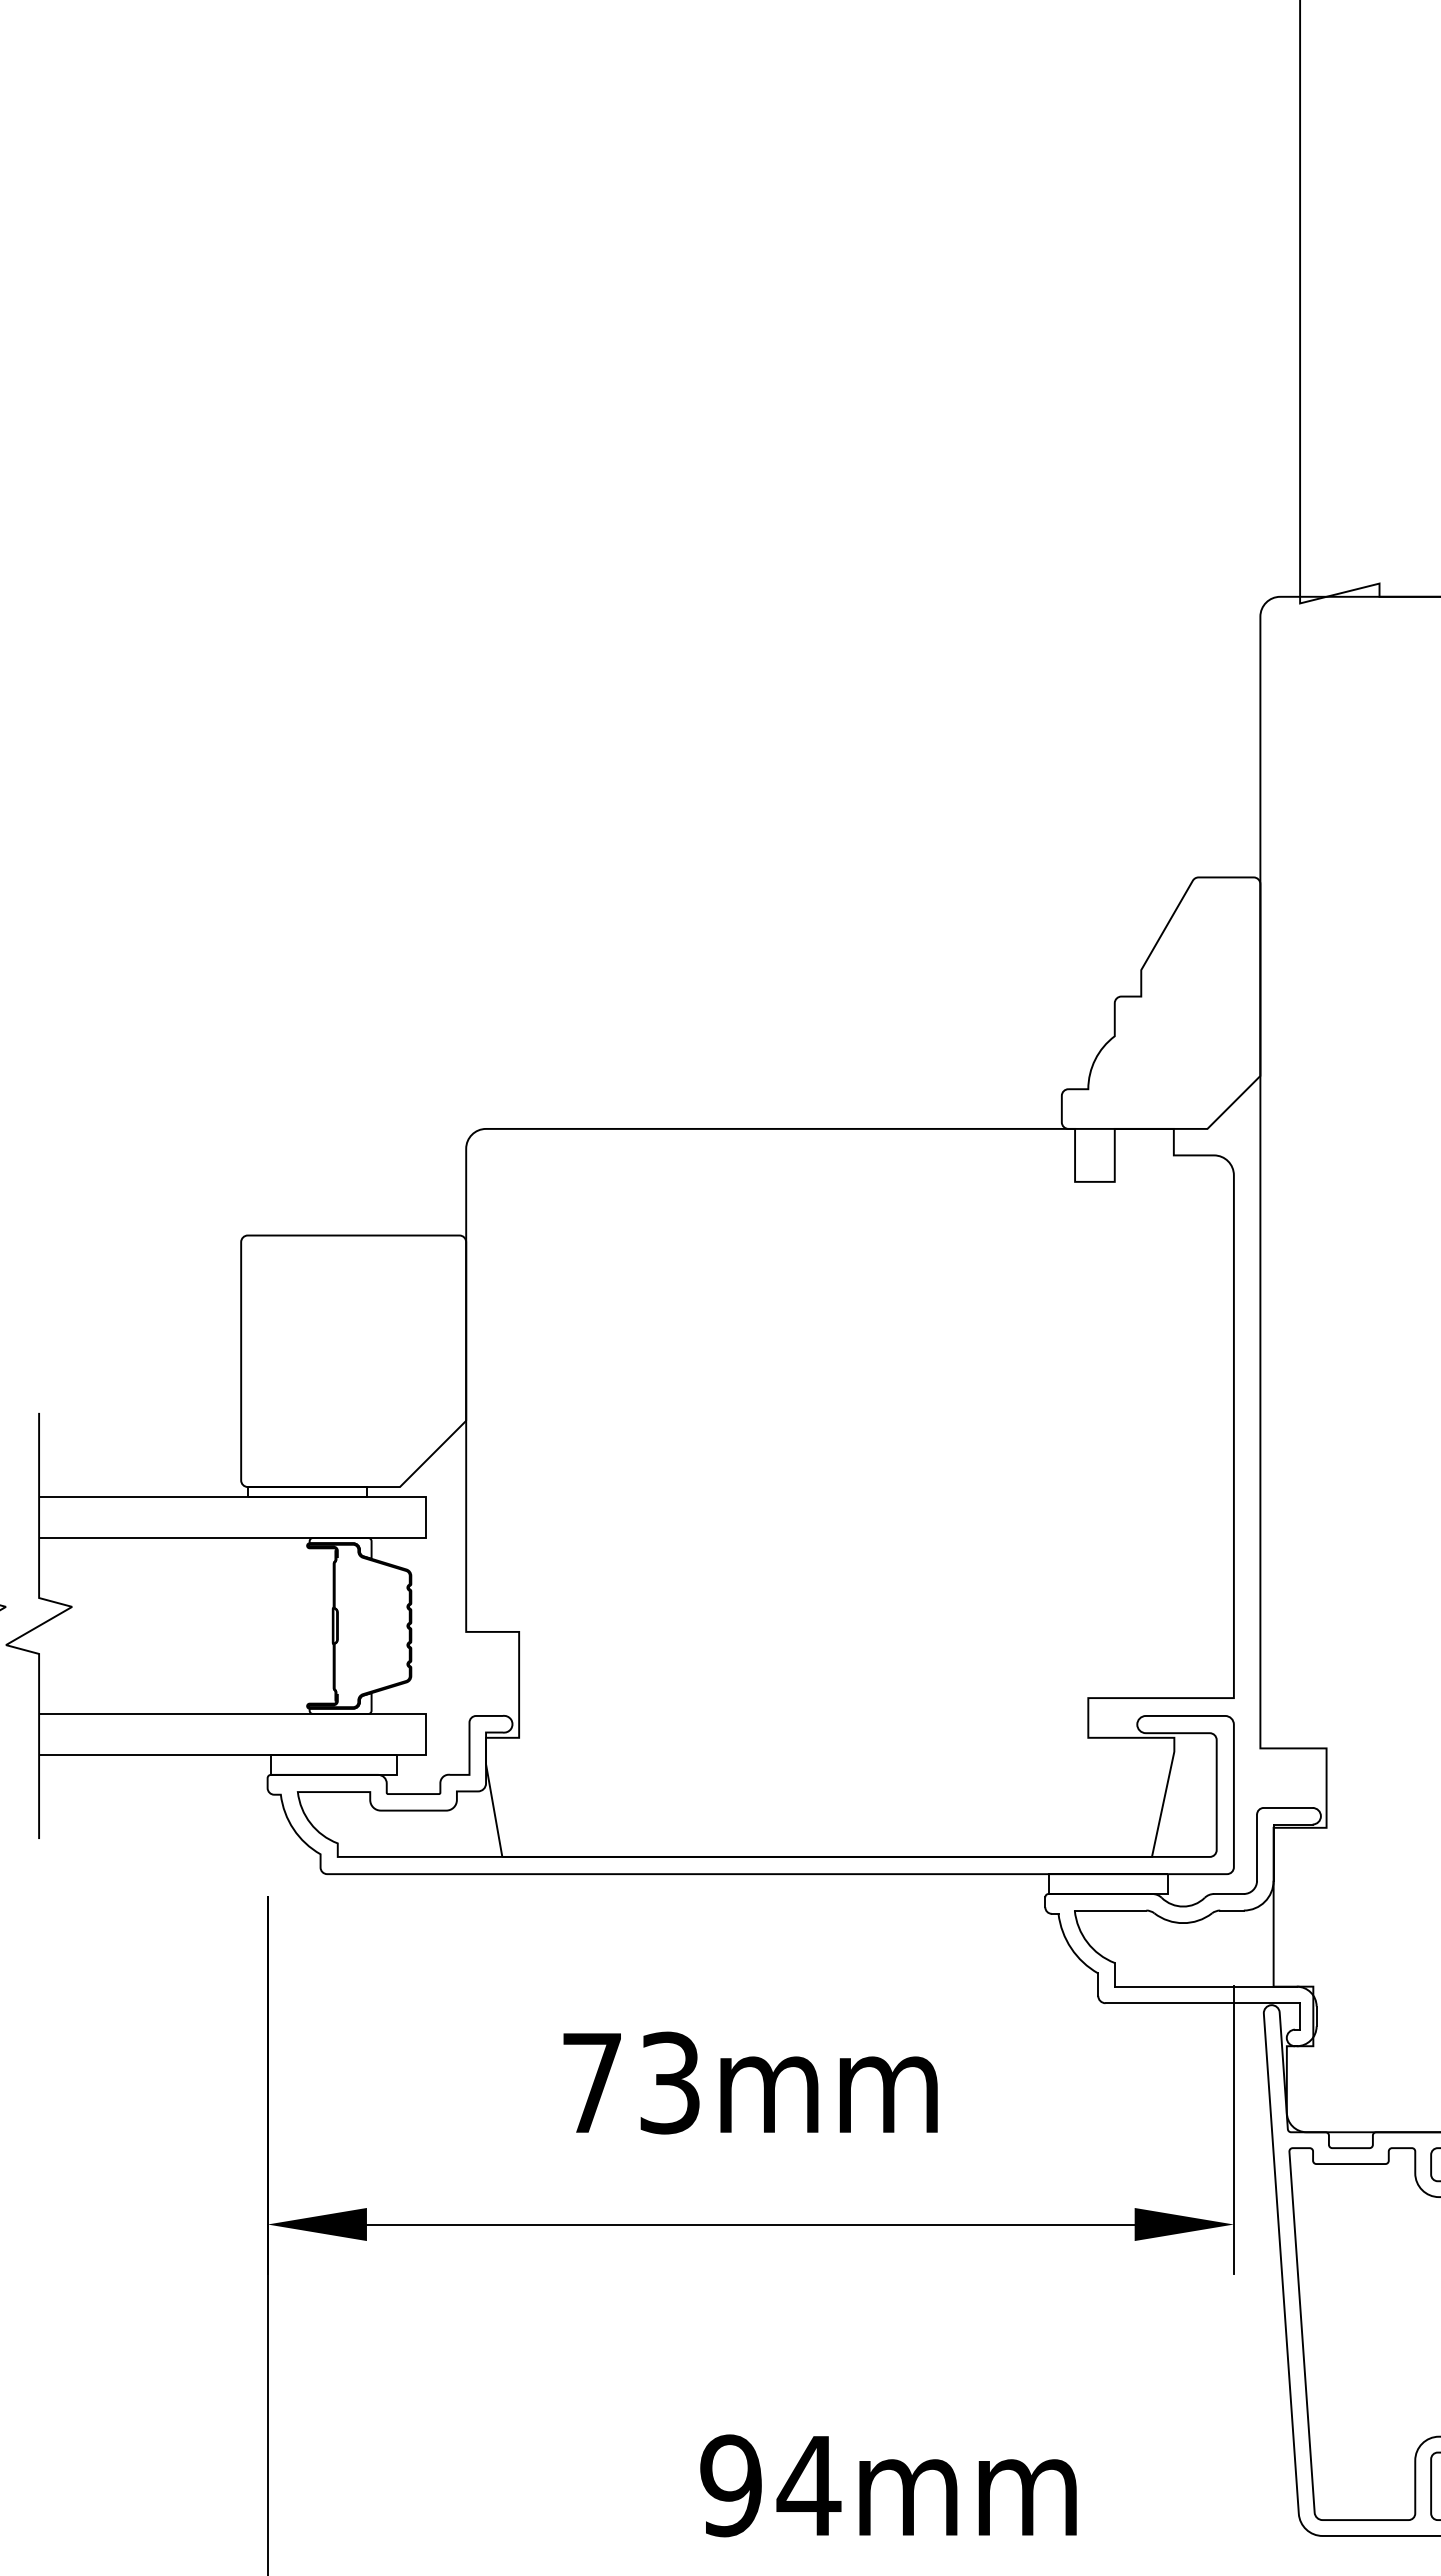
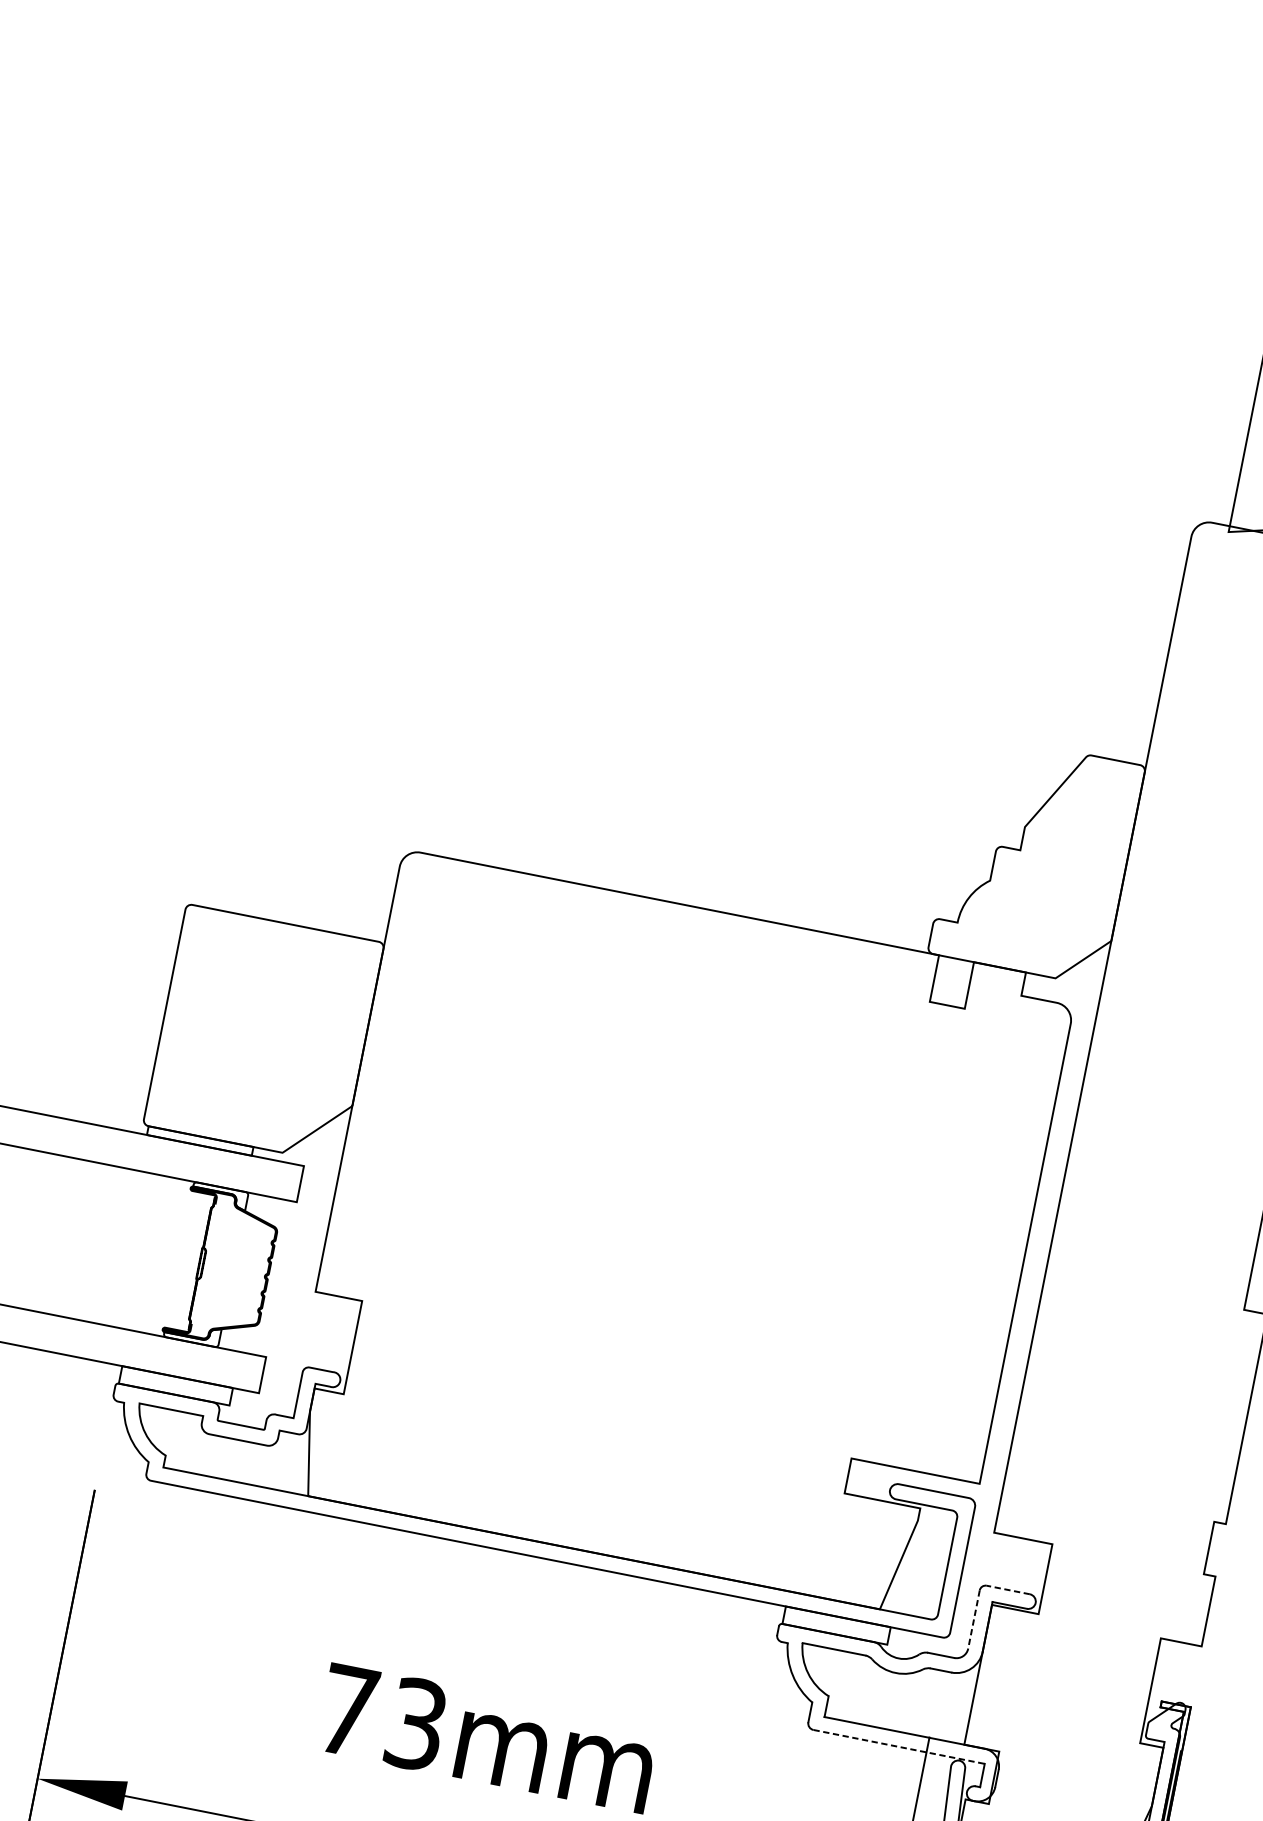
line: (1287, 1807) -> (1007, 1589), solid -> dashed
line: (1257, 1848) -> (974, 1620), solid -> dashed
line: (1203, 2003) -> (899, 1747), solid -> dashed

